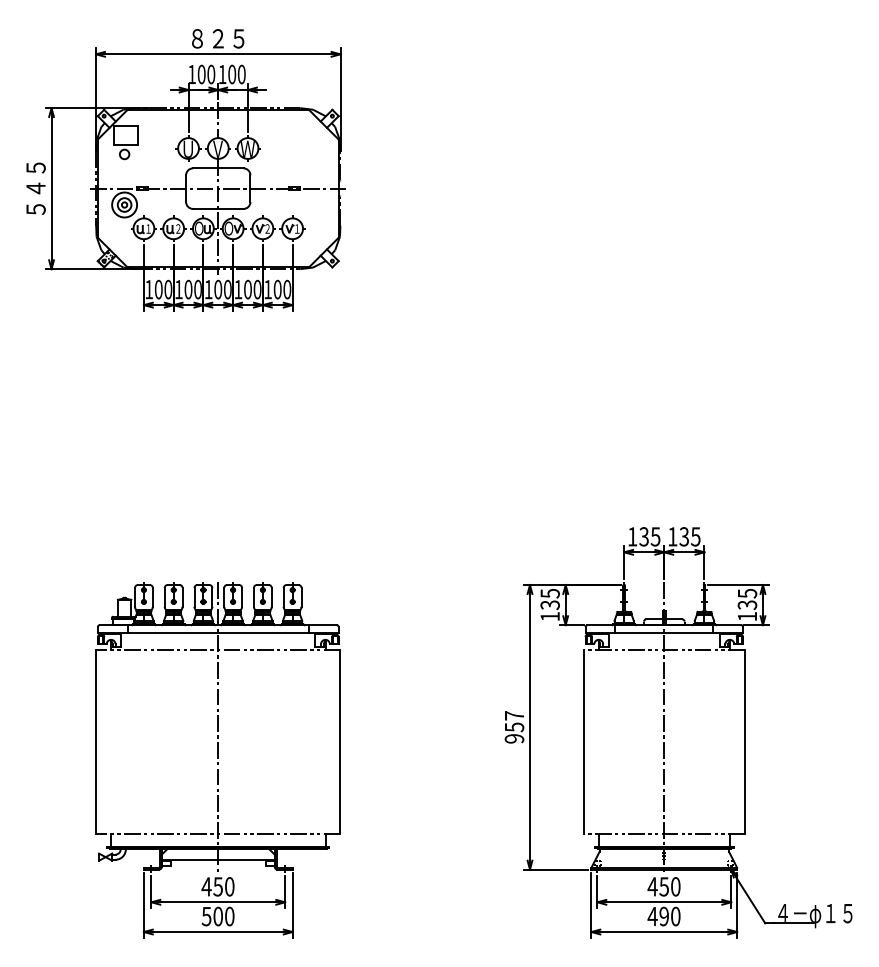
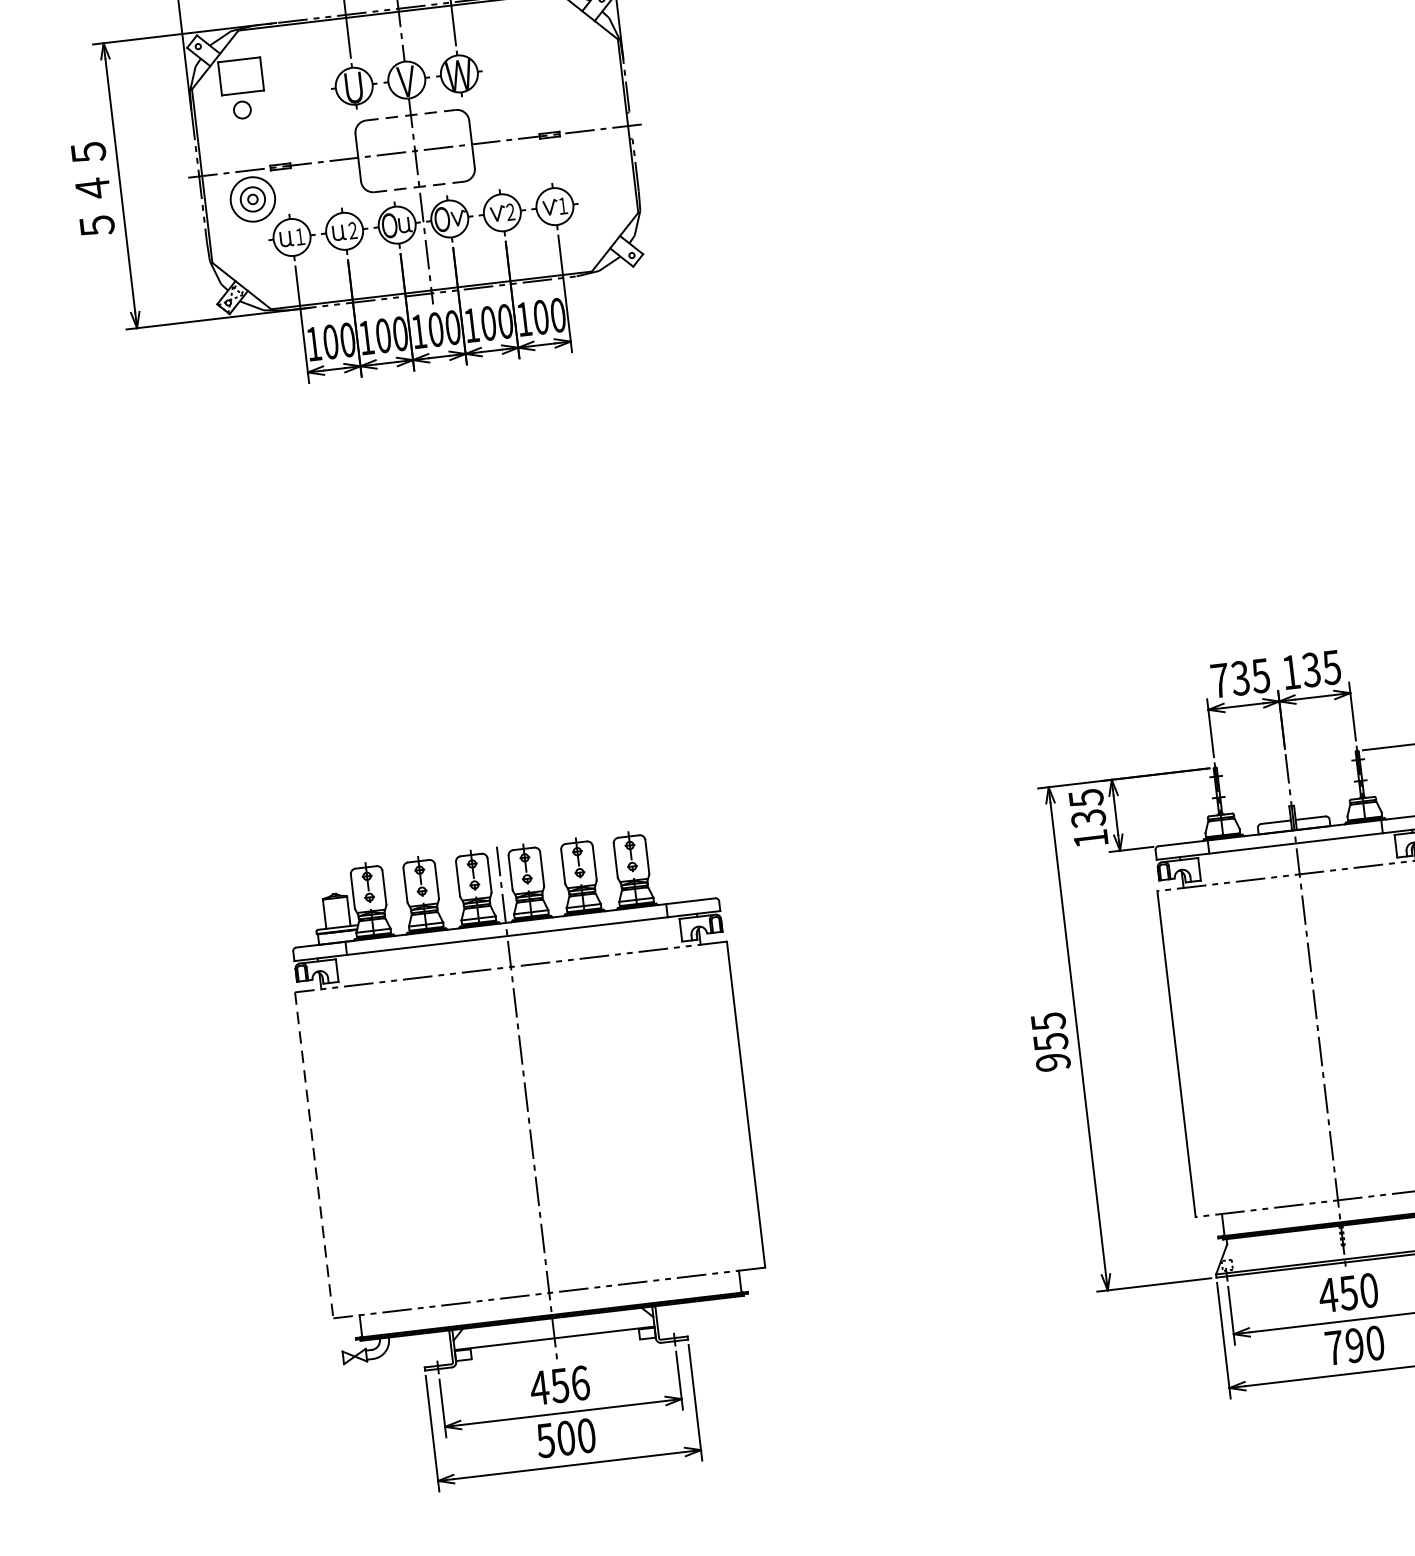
line: (218, 168) -> (411, 115), solid -> dashed
line: (218, 208) -> (419, 186), solid -> dashed
text: (632, 536) -> (1219, 680), 135 -> 735
text: (514, 715) -> (1048, 1021), 957 -> 955
line: (96, 742) -> (314, 1155), solid -> dashed
text: (229, 886) -> (579, 1382), 450 -> 456
text: (652, 916) -> (1334, 1347), 490 -> 790

